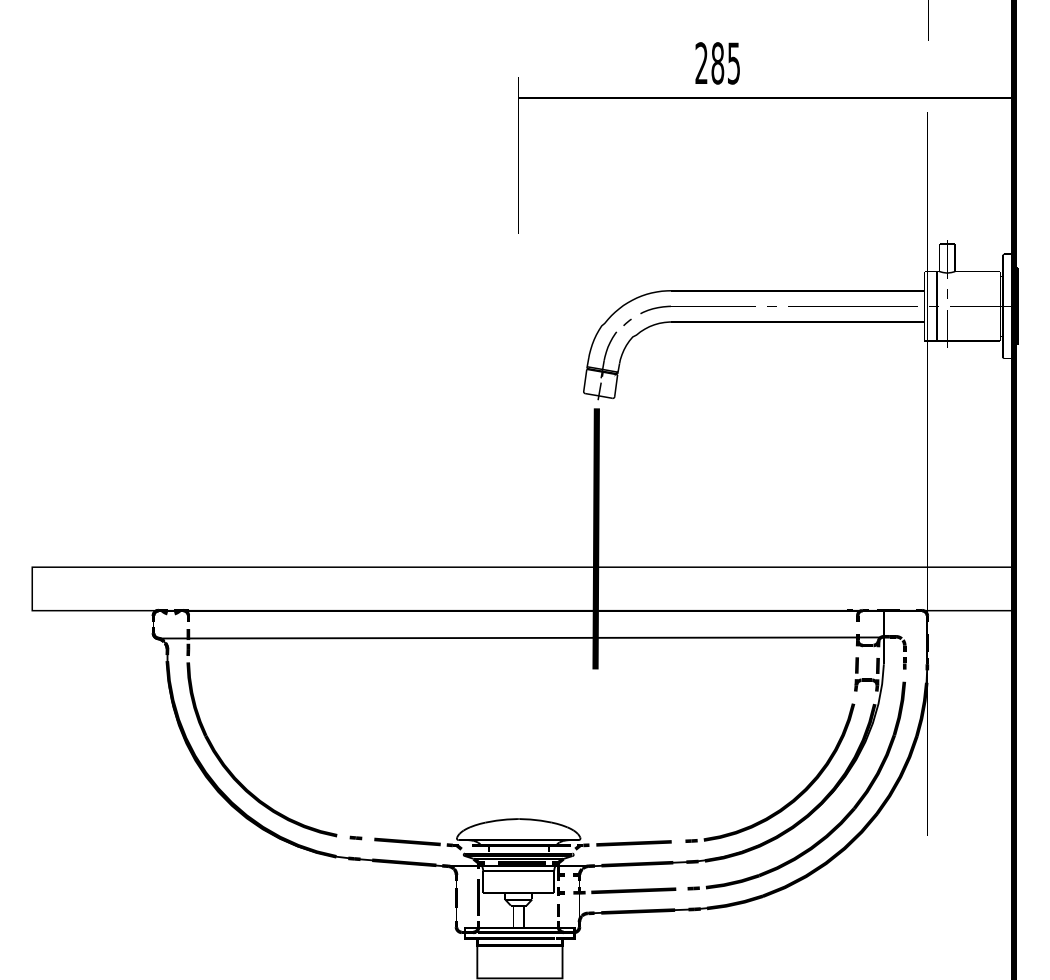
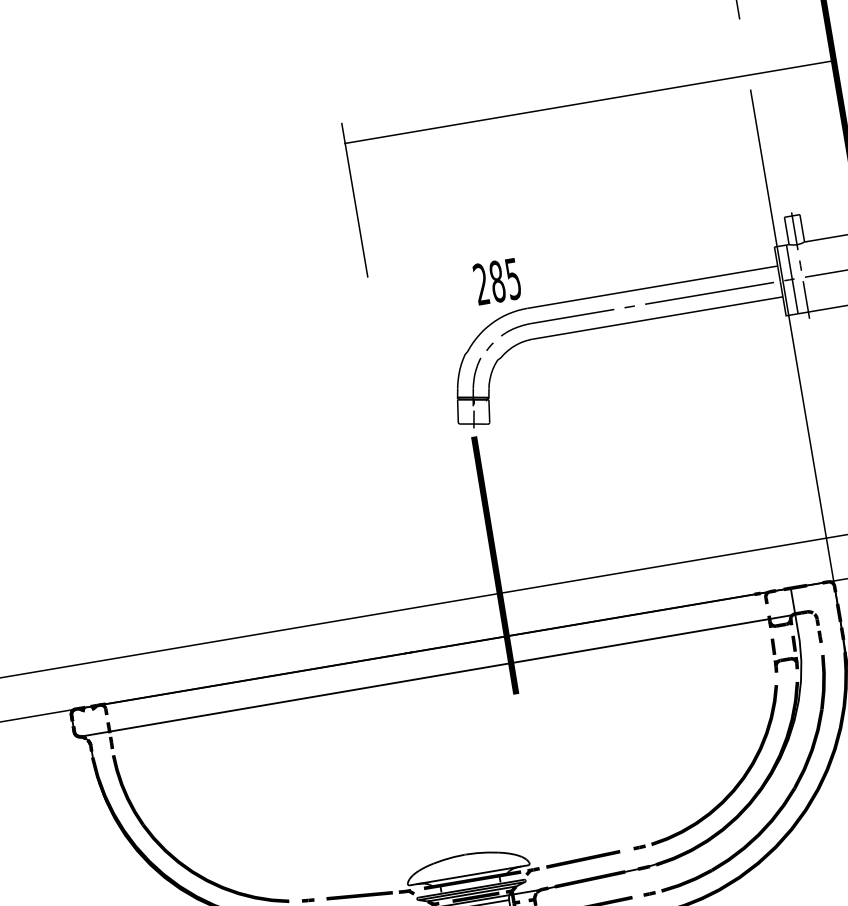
text: (717, 63) -> (497, 281), moved

